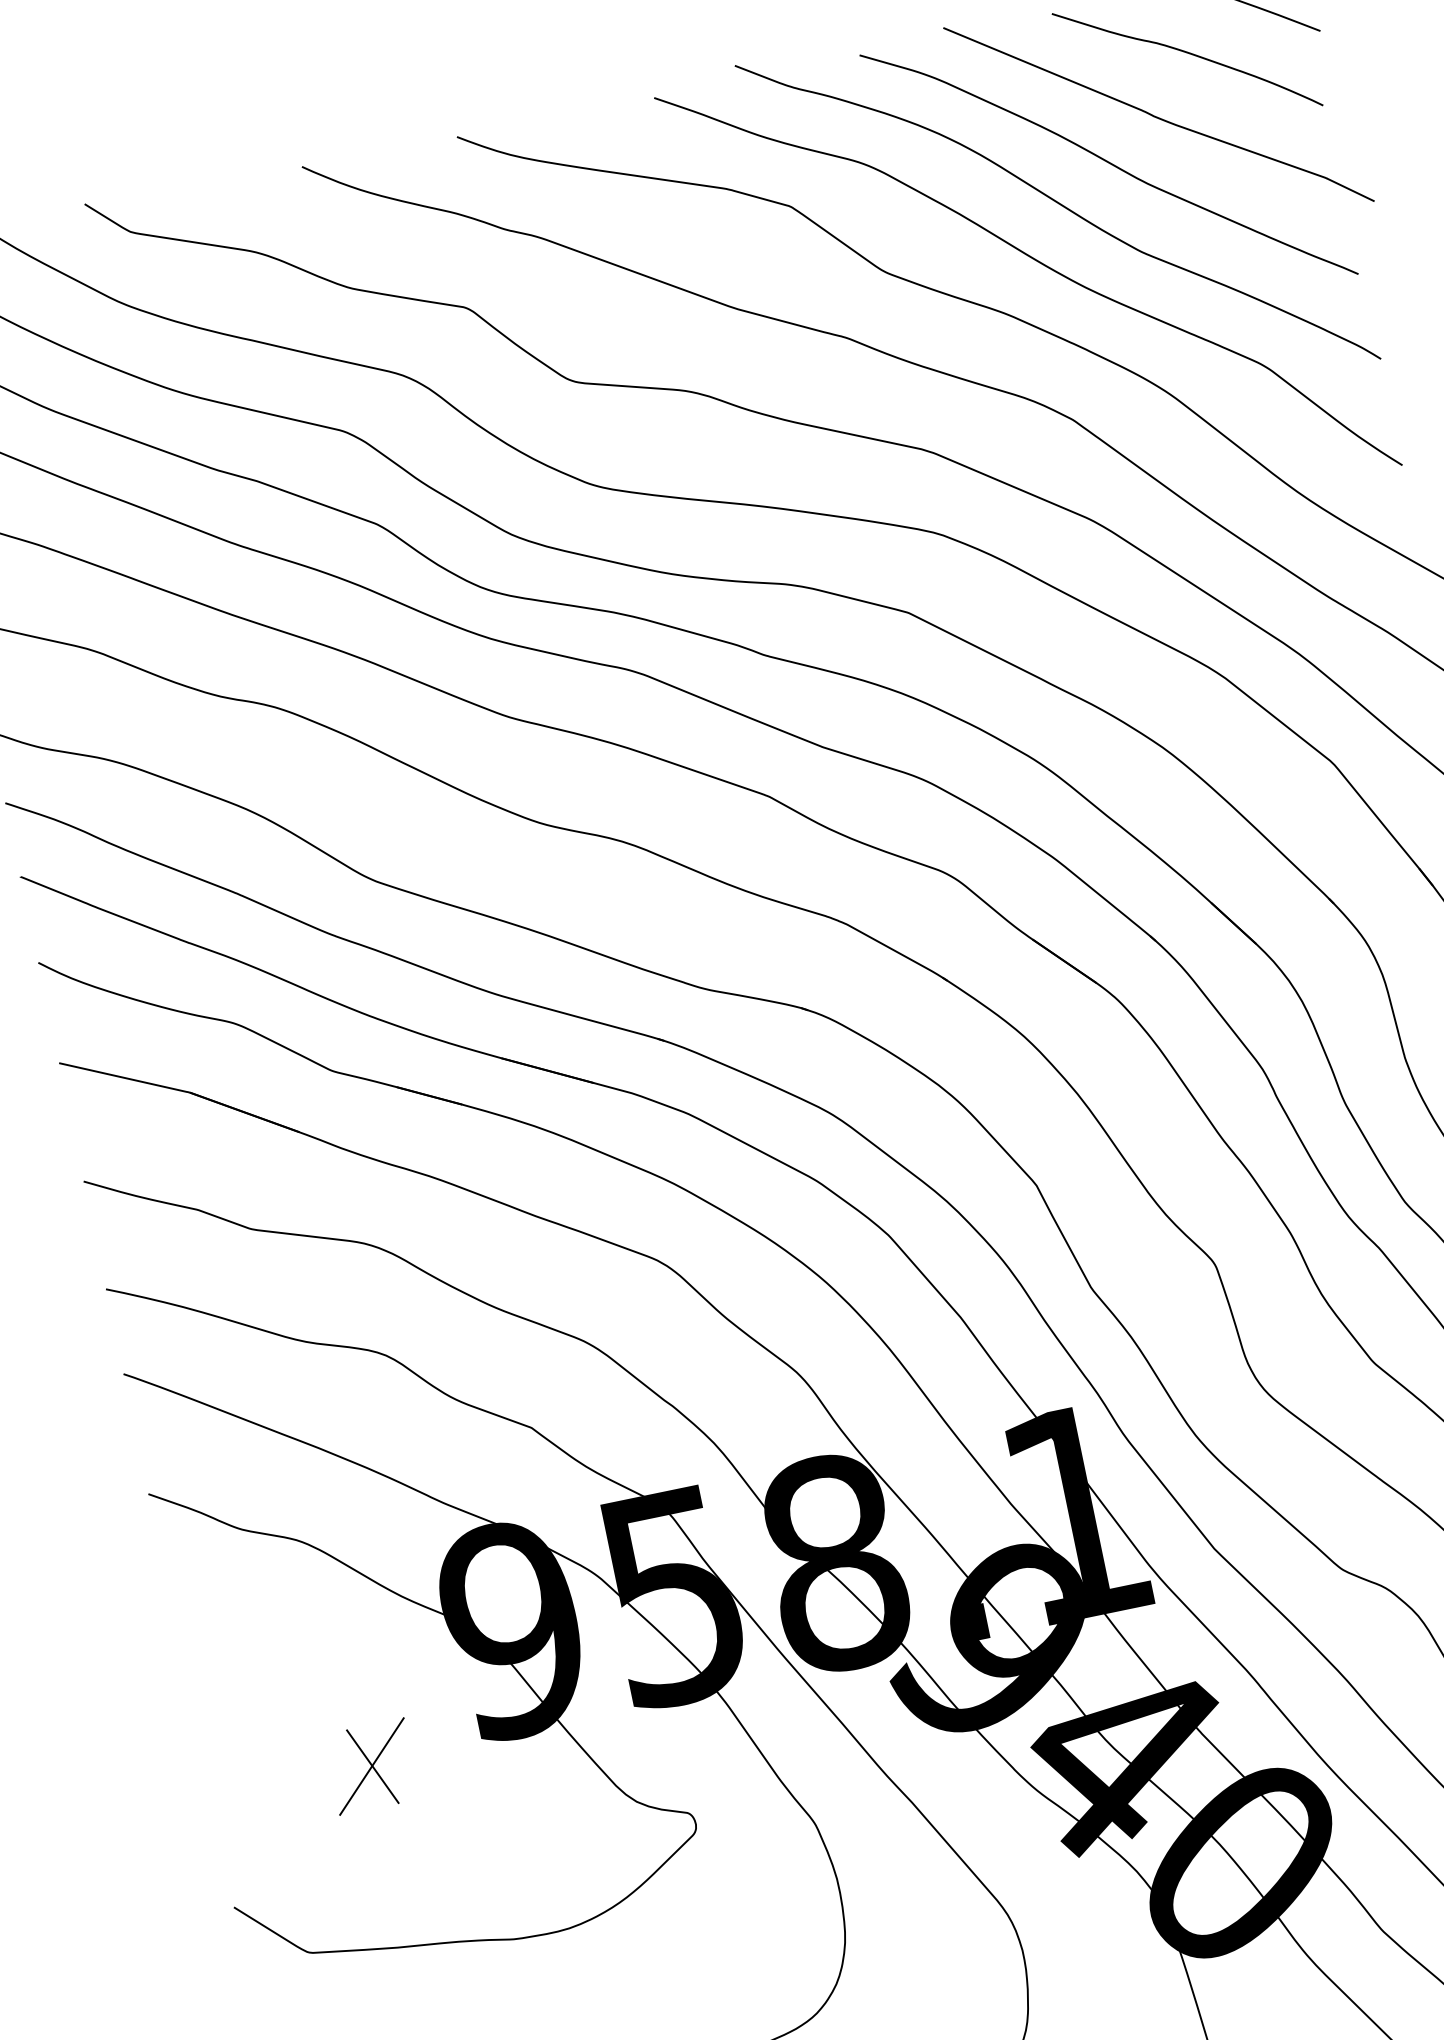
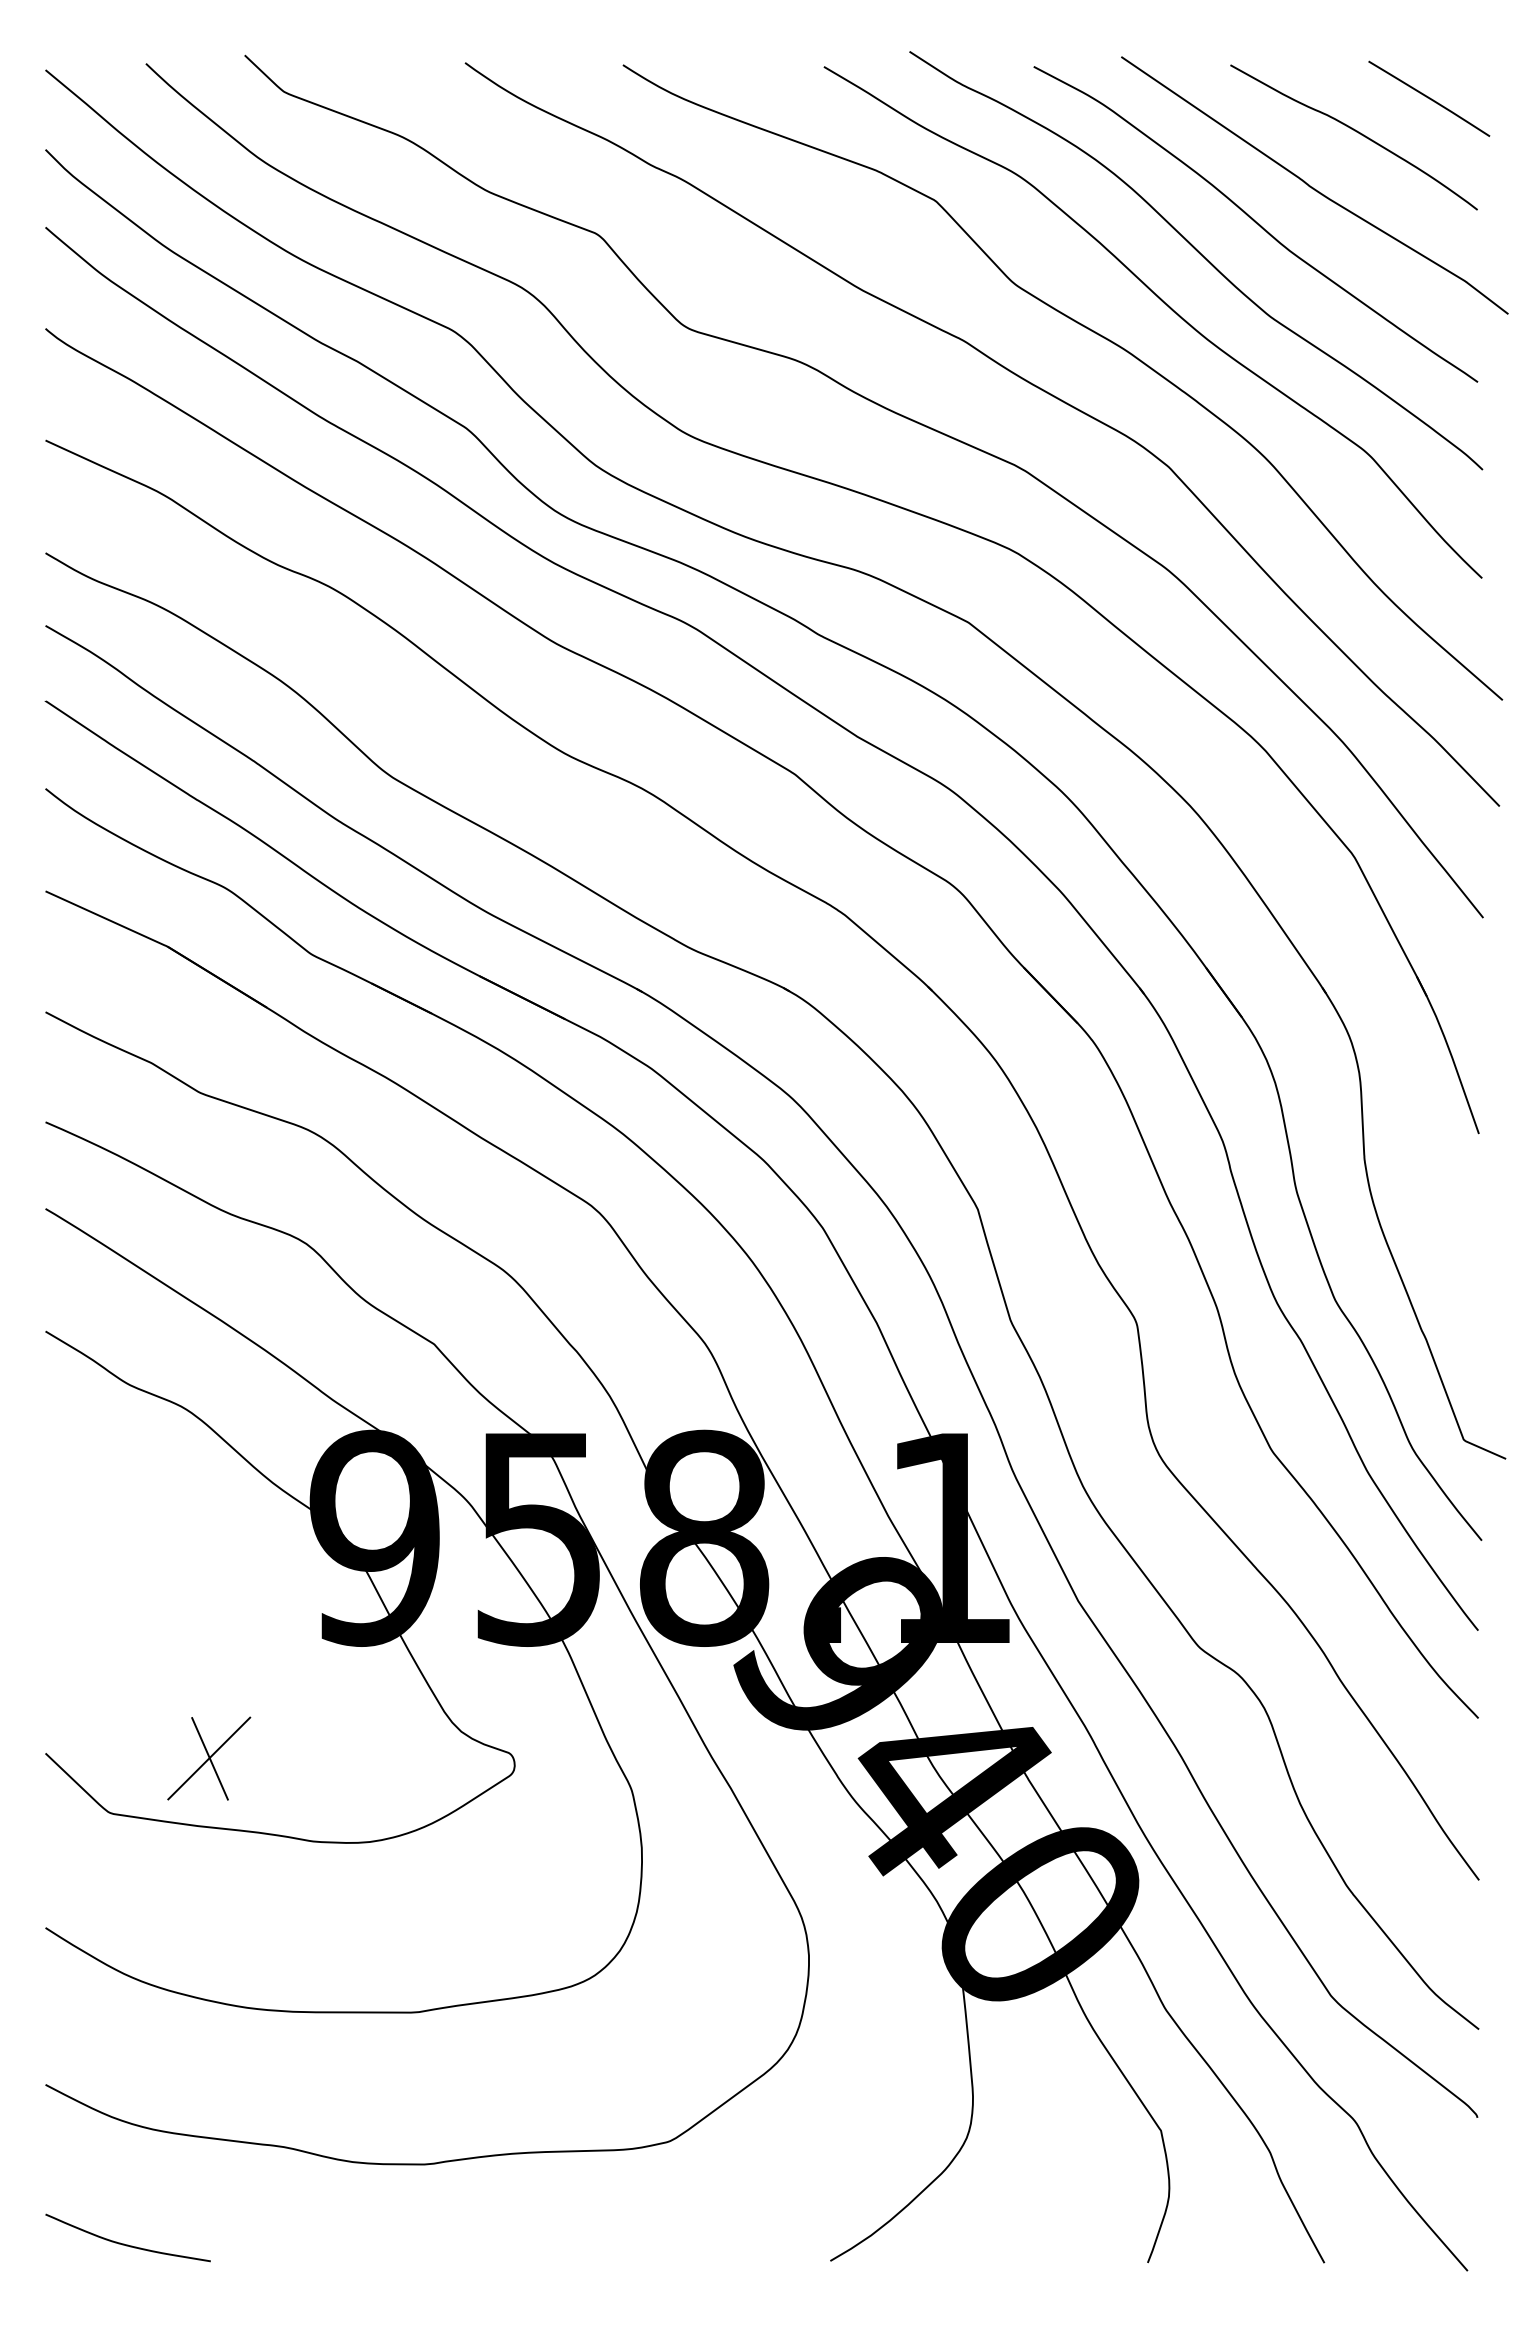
part: (372, 1766) -> (209, 1758), moved

